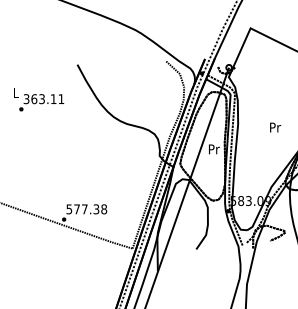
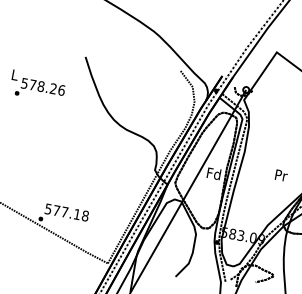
text: (44, 99) -> (43, 87), 363.11 -> 578.26
text: (275, 127) -> (281, 175), moved
text: (213, 149) -> (213, 173), Pr -> Fd
text: (96, 209) -> (77, 214), 577.38 -> 577.18

